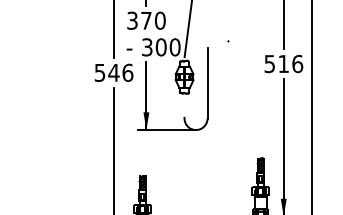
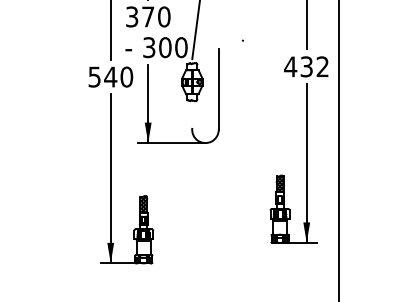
text: (283, 63) -> (306, 66), 516 -> 432
text: (127, 72) -> (126, 76), 546 -> 540

